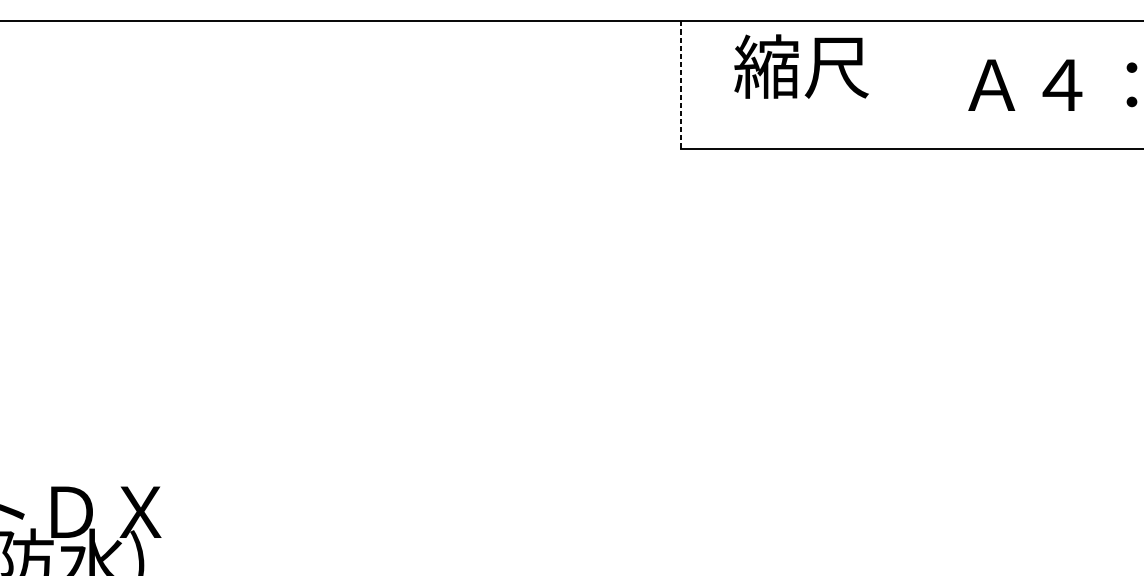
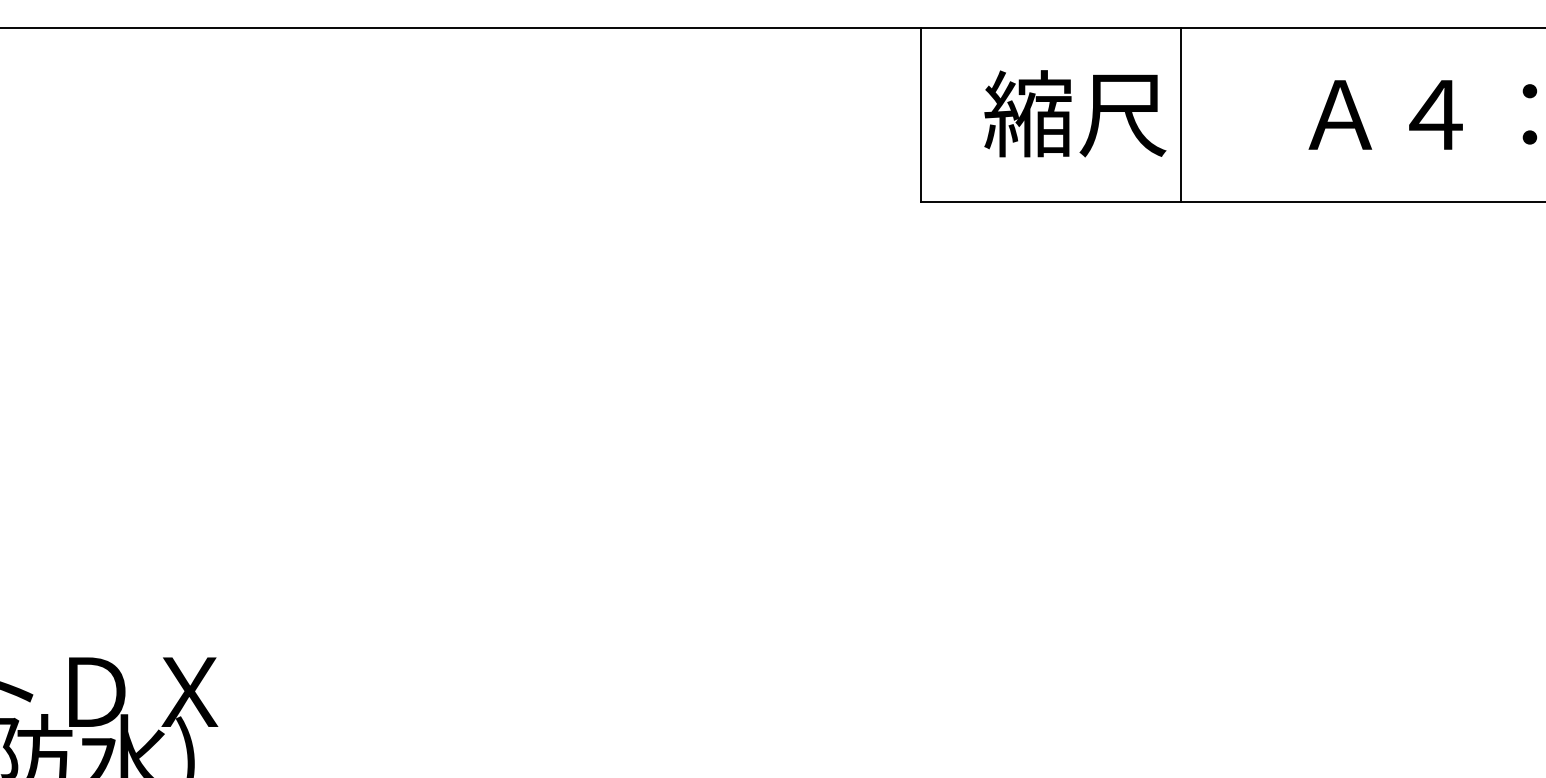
text: (801, 66) -> (1075, 113), moved
line: (873, 84) -> (1180, 114), added
line: (681, 85) -> (920, 115), dashed -> solid

